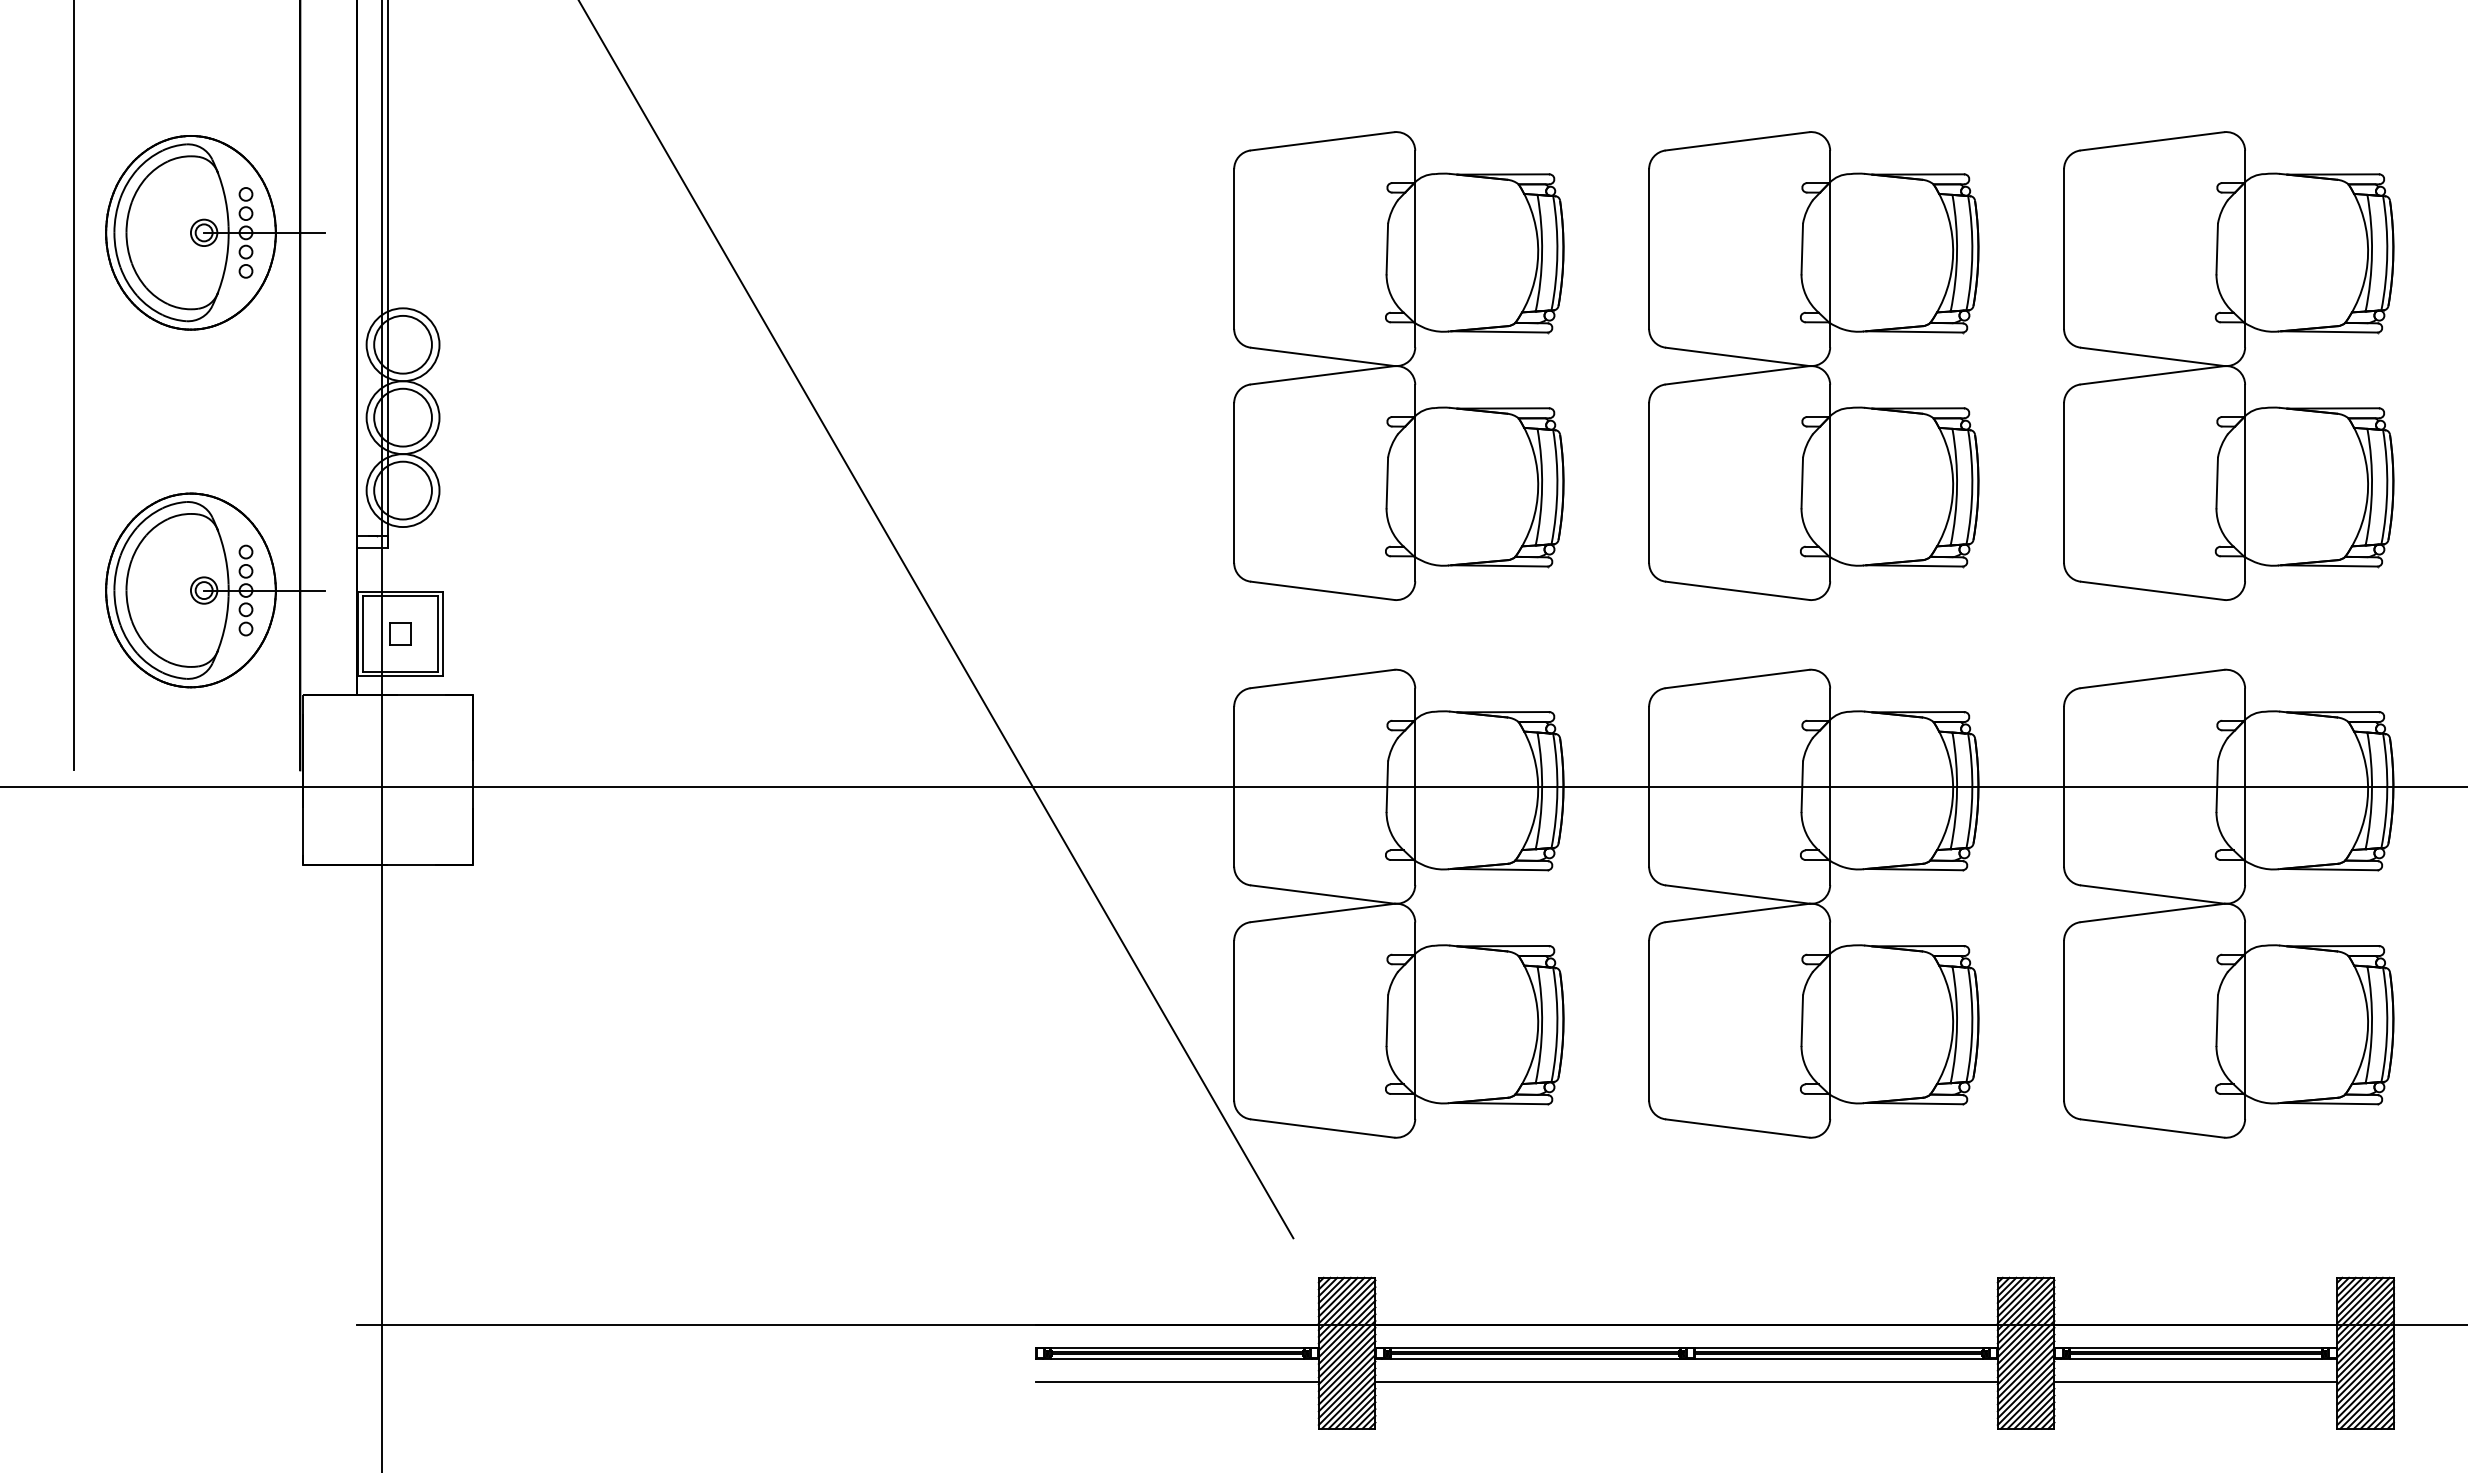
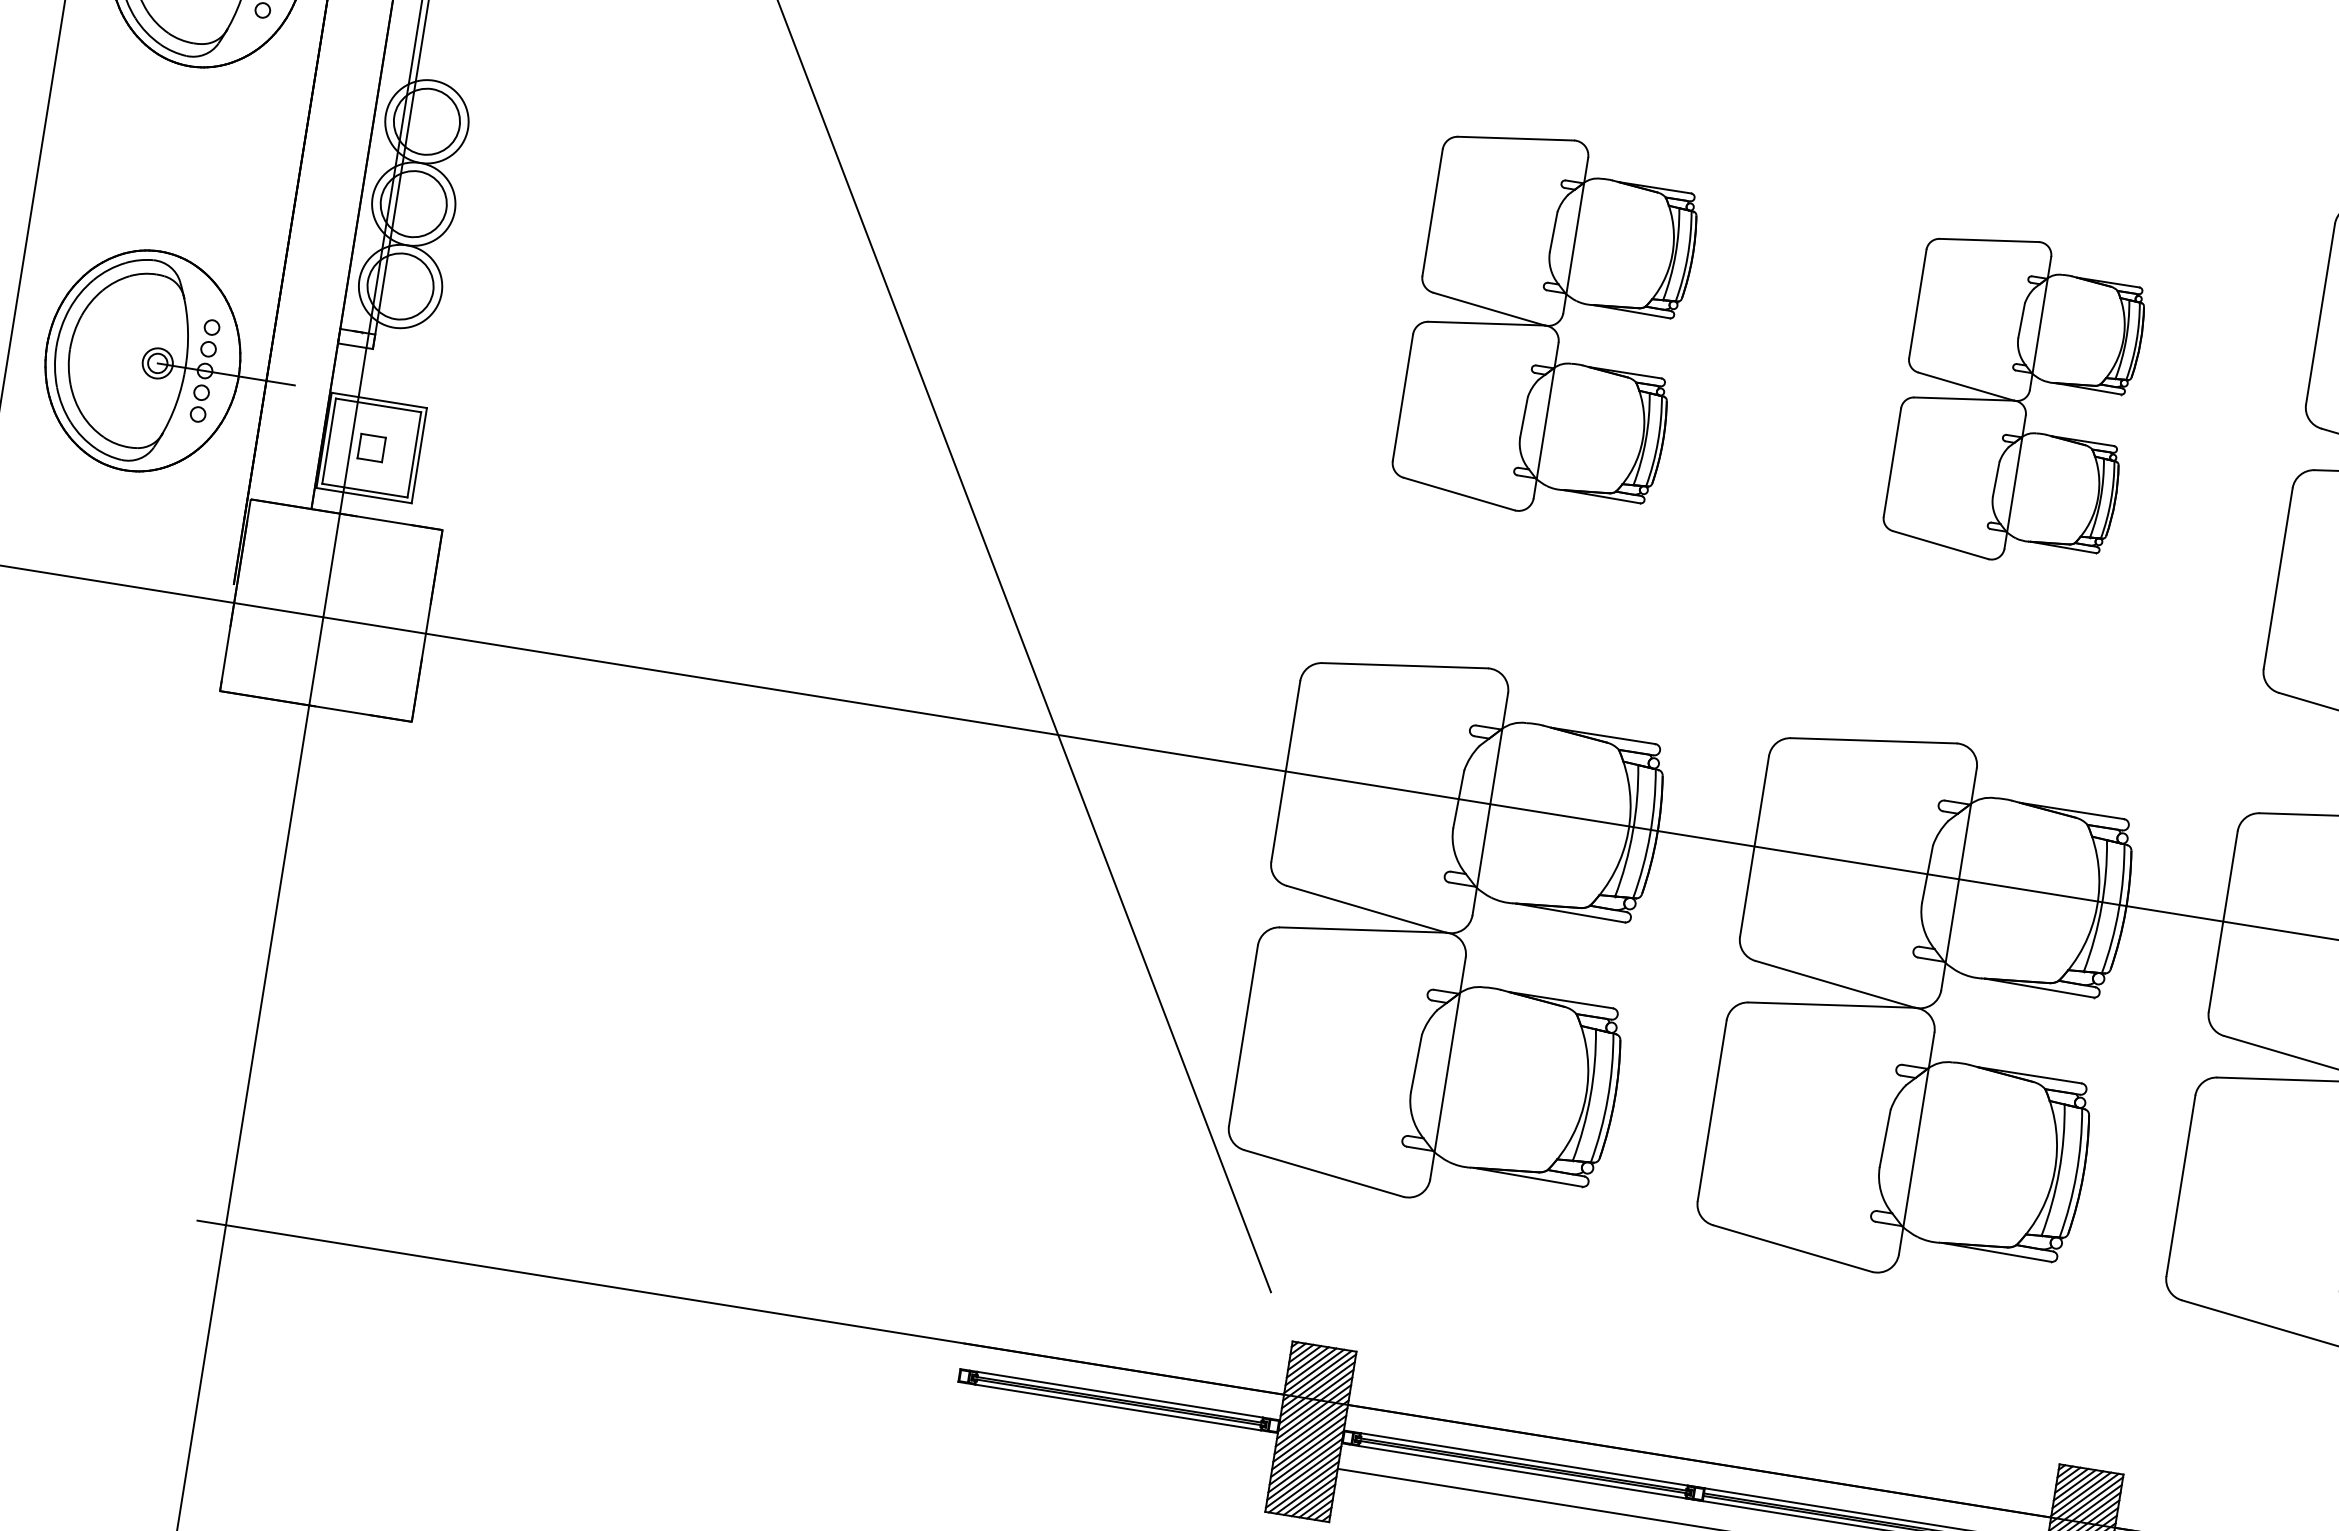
part: (1398, 365) -> (1547, 325), size x0.7
part: (1813, 365) -> (2016, 400), size x0.6
line: (1176, 1381) -> (1113, 1432), removed

